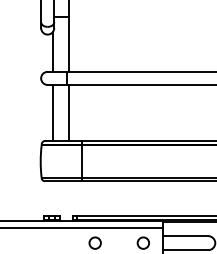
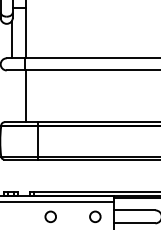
line: (53, 112) -> (12, 95), removed

